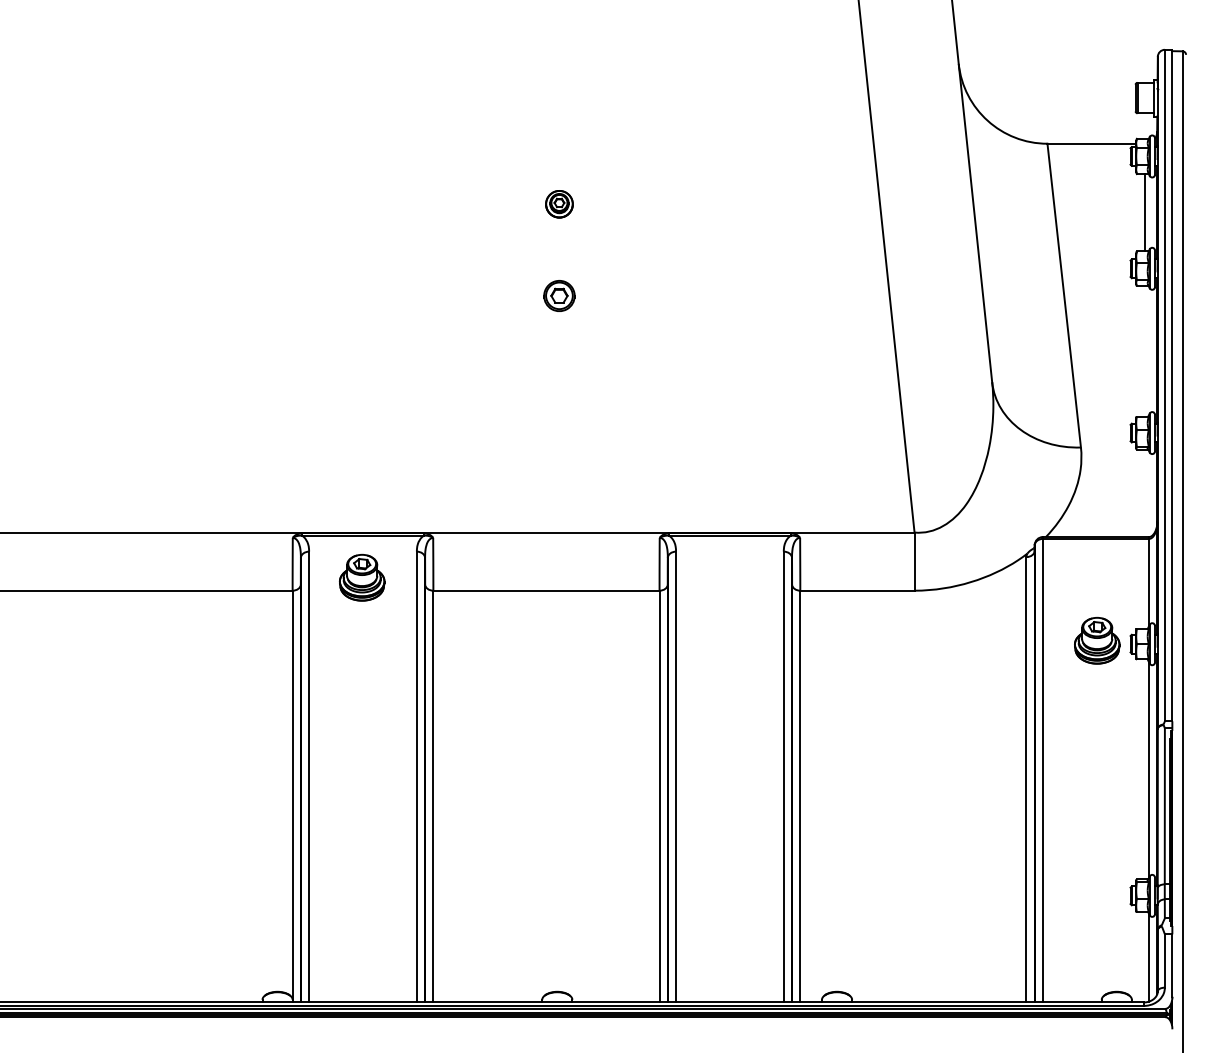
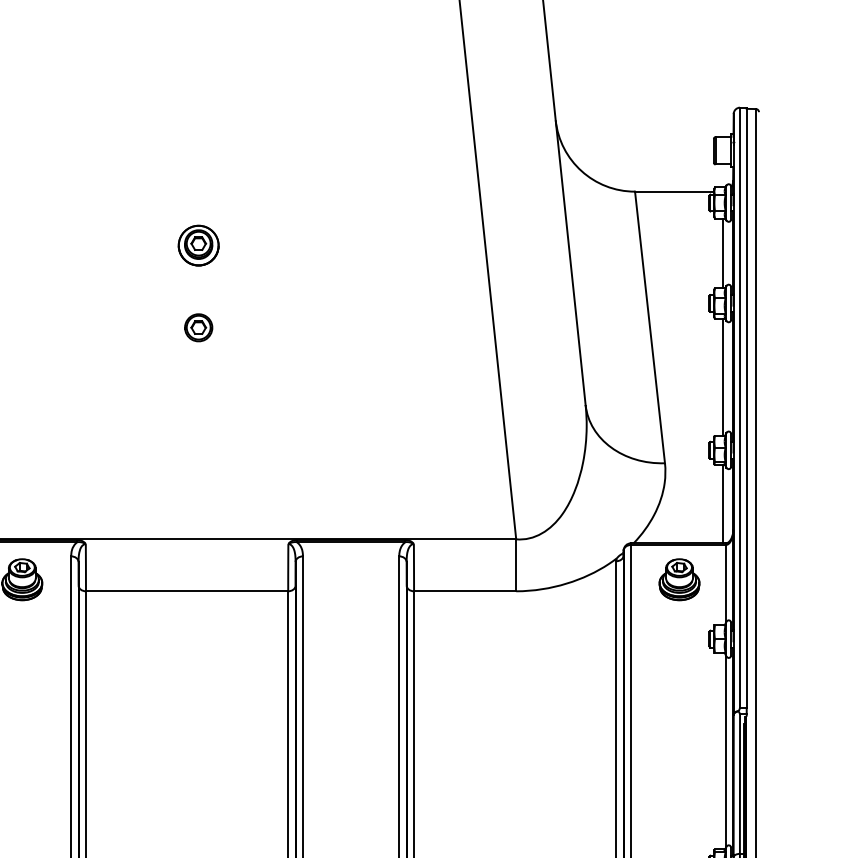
part: (559, 204) -> (198, 245), size x1.67
line: (1145, 351) -> (722, 377), added
line: (1145, 493) -> (722, 504), added
part: (1097, 640) -> (679, 579), moved

